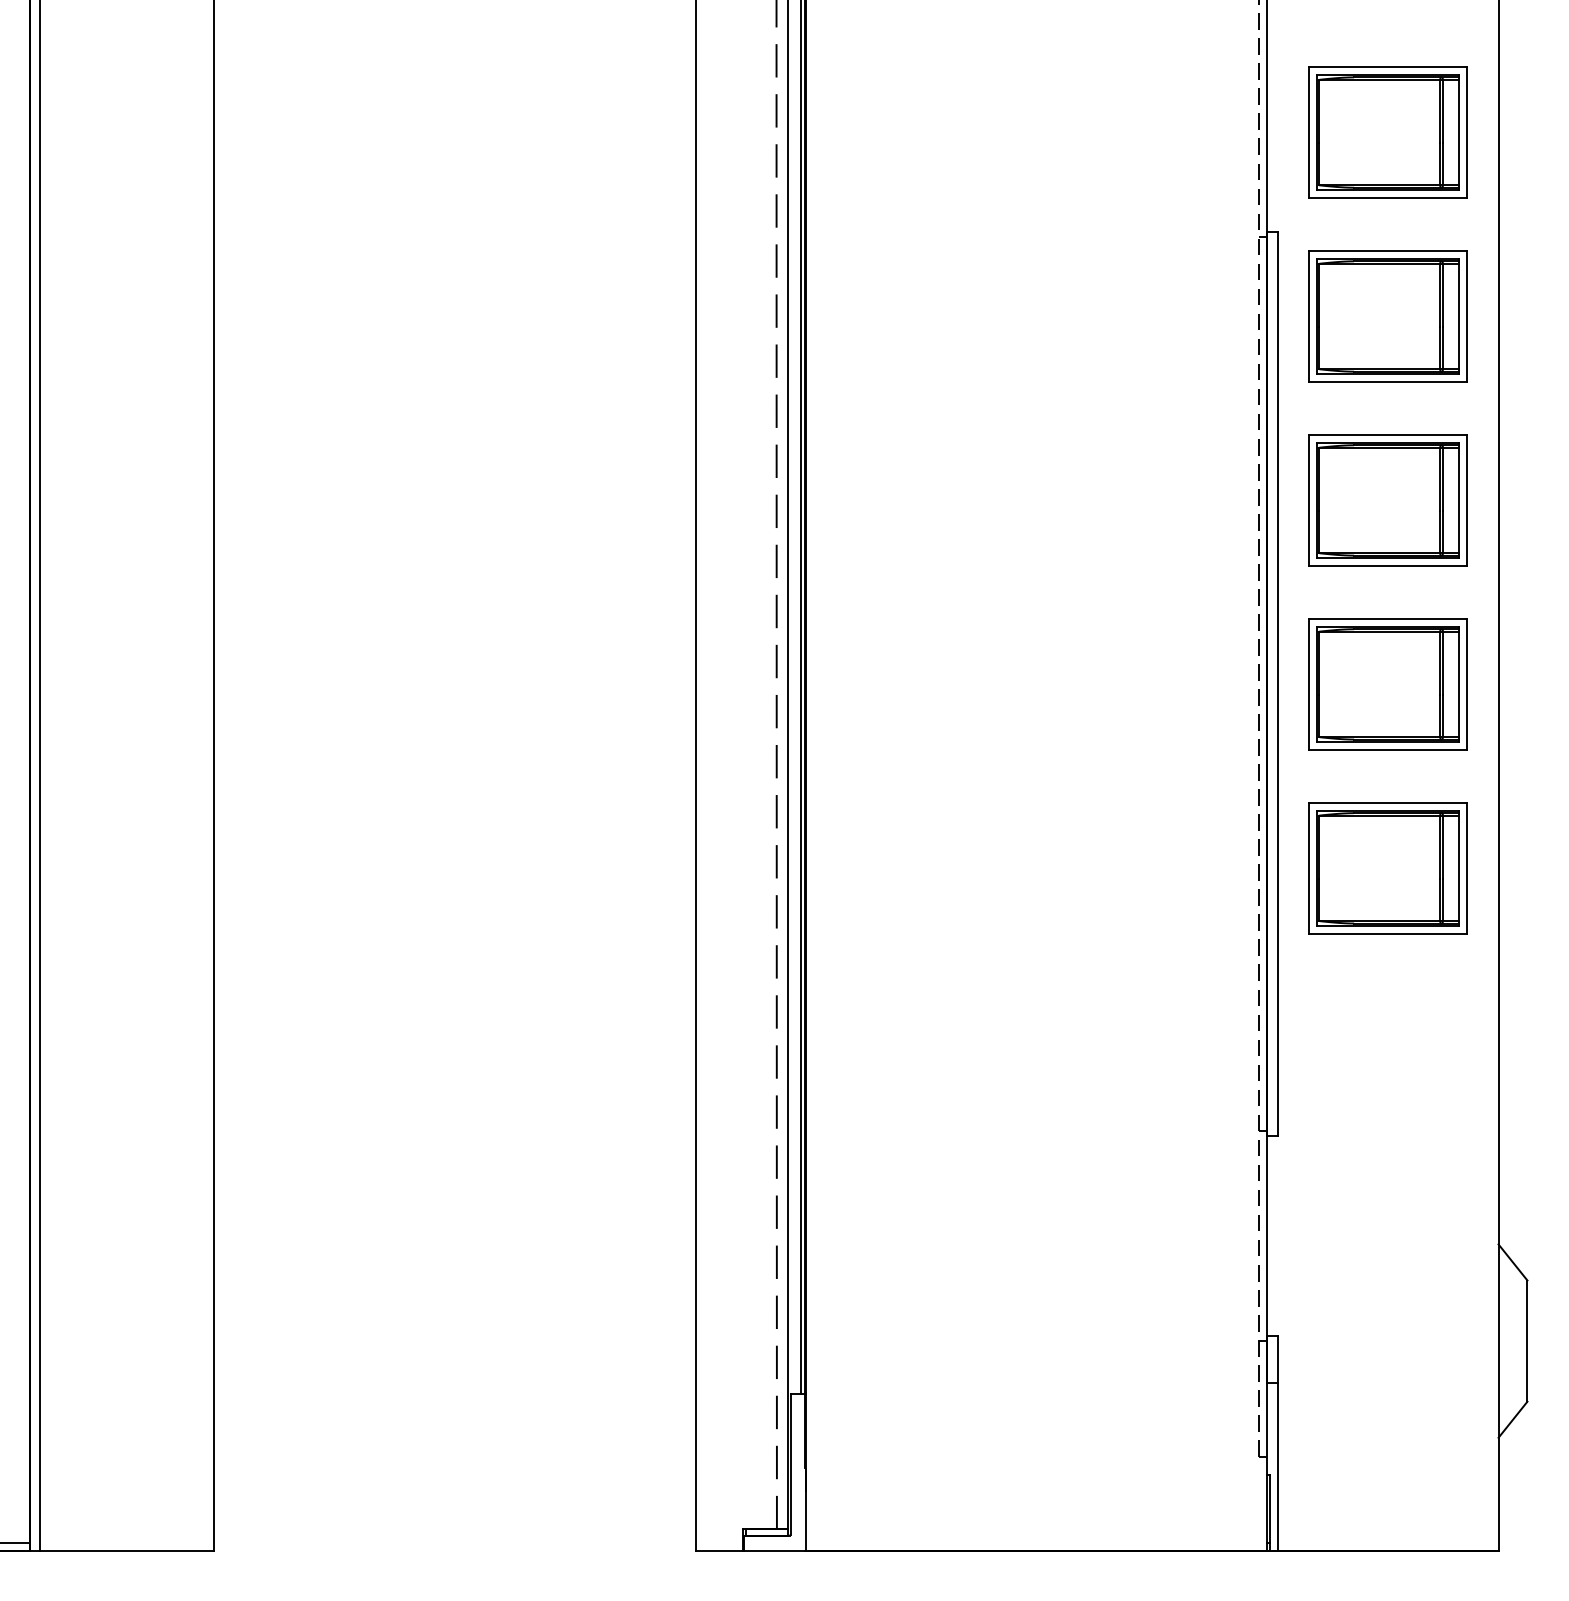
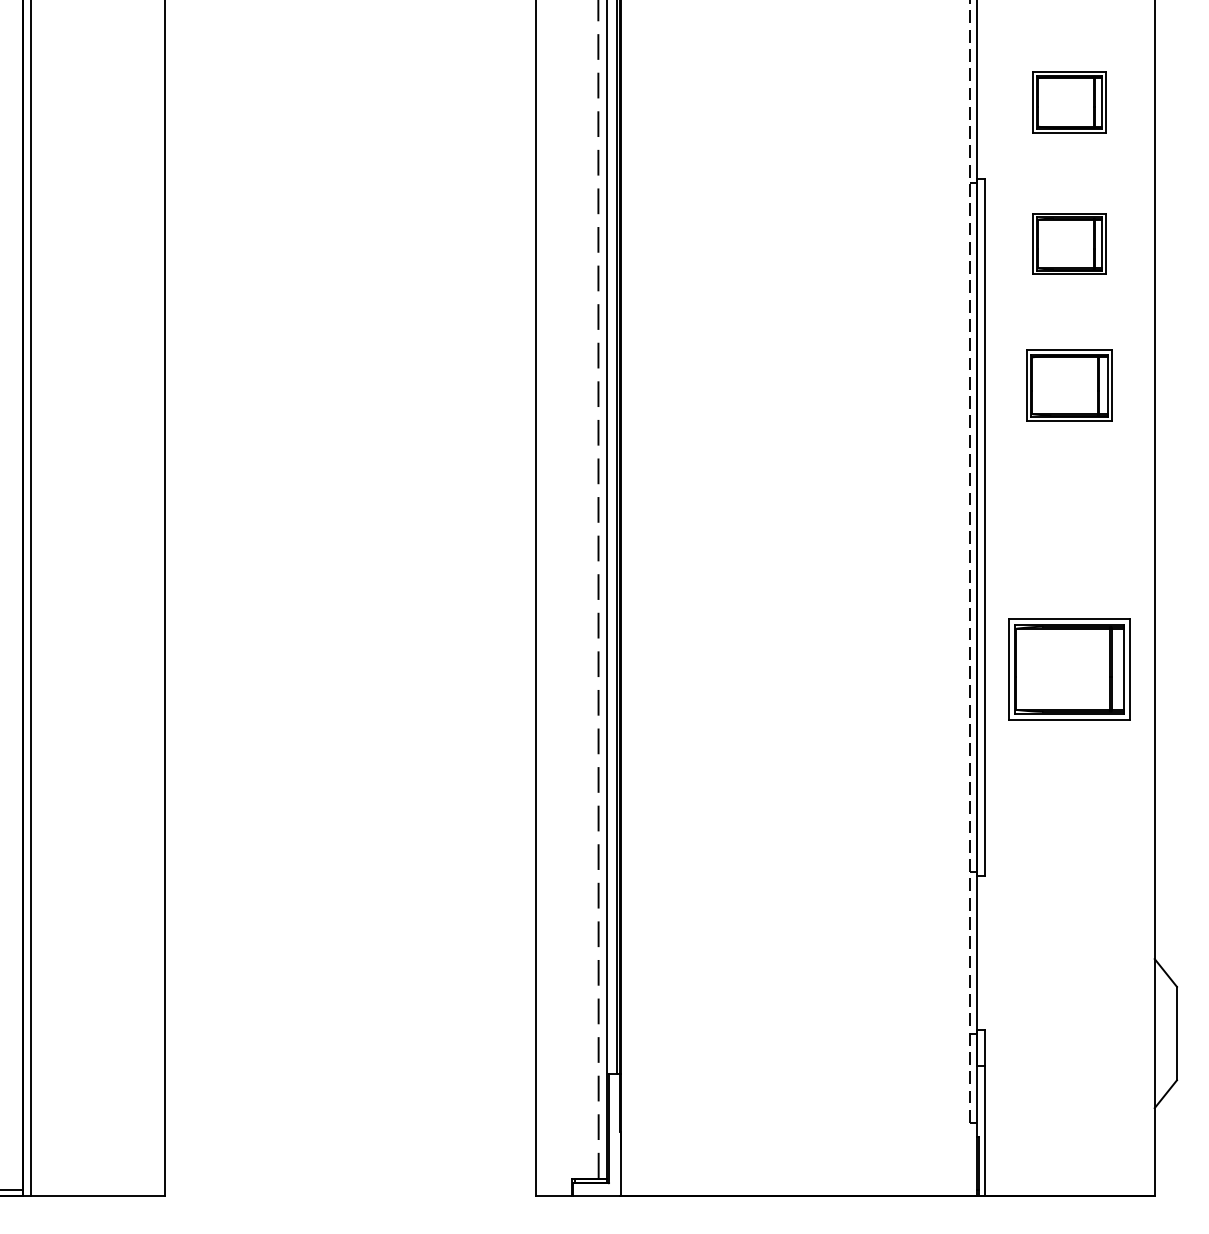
part: (1387, 132) -> (1069, 102), size x0.6
part: (1387, 316) -> (1069, 244), size x0.6
part: (1387, 500) -> (1069, 385), size x0.7
part: (1387, 684) -> (1069, 527), removed

